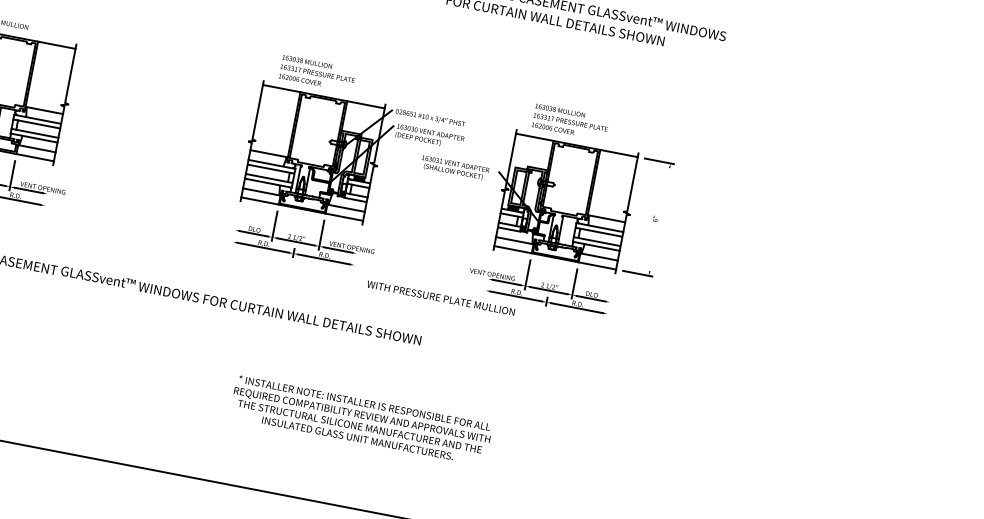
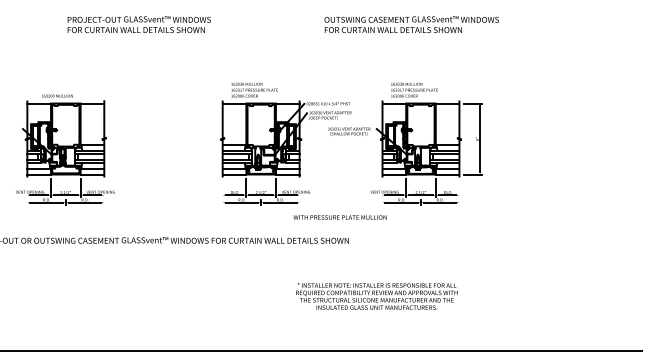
line: (660, 218) -> (480, 138), added
text: (440, 297) -> (339, 217), moved
text: (360, 420) -> (376, 296), moved

